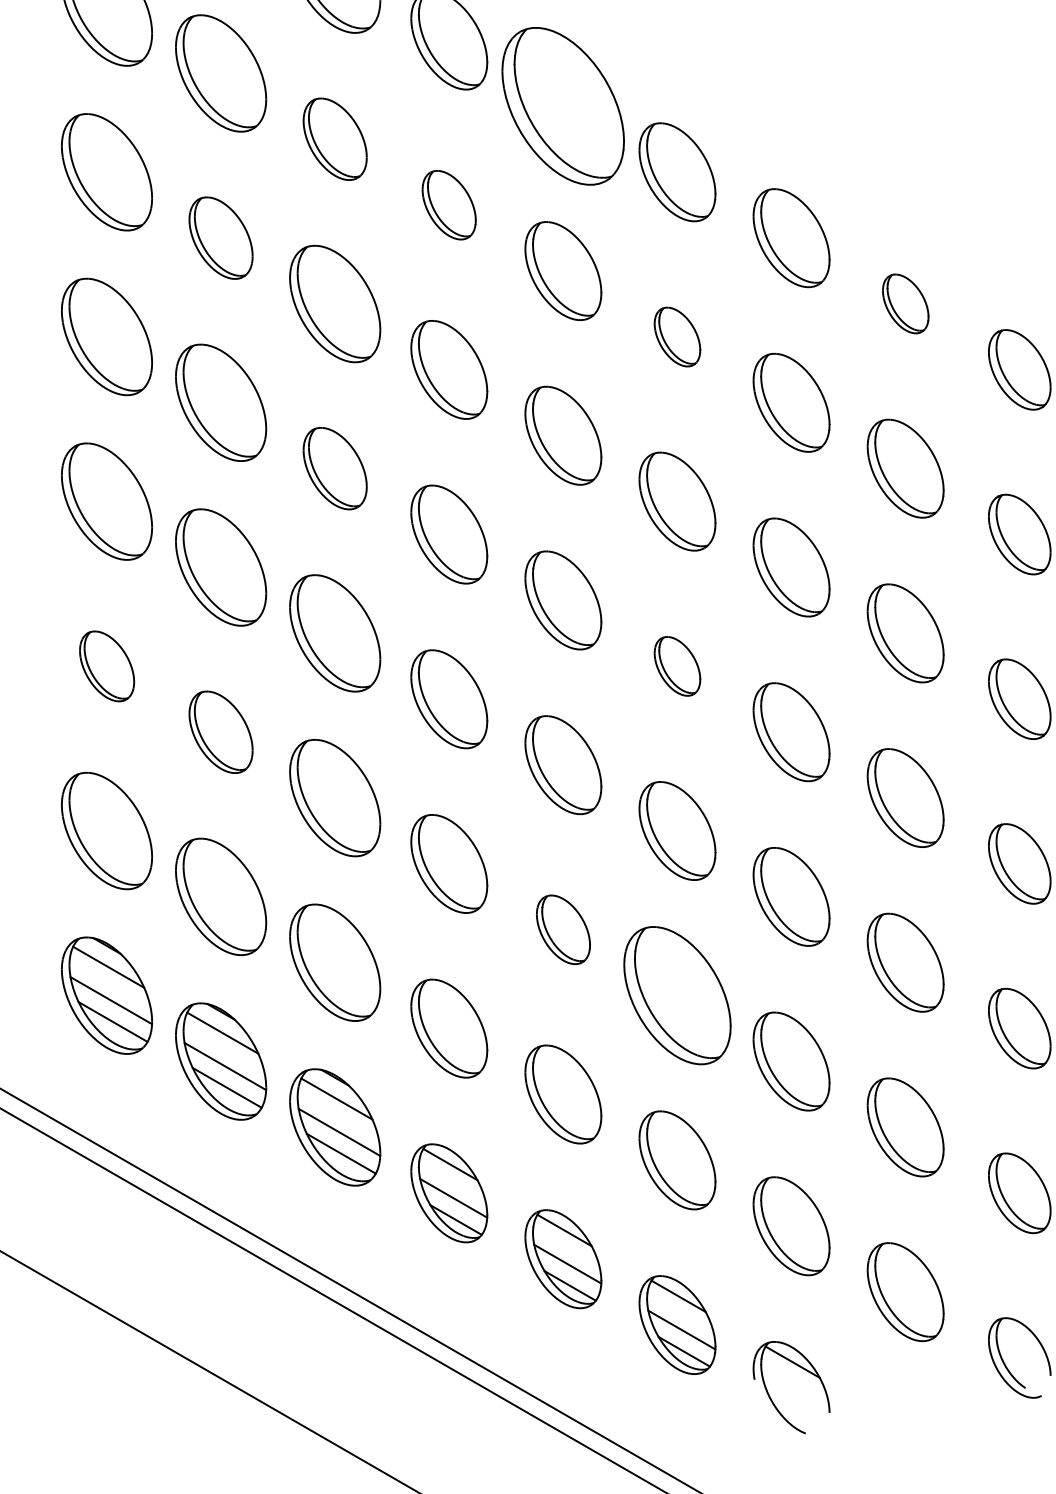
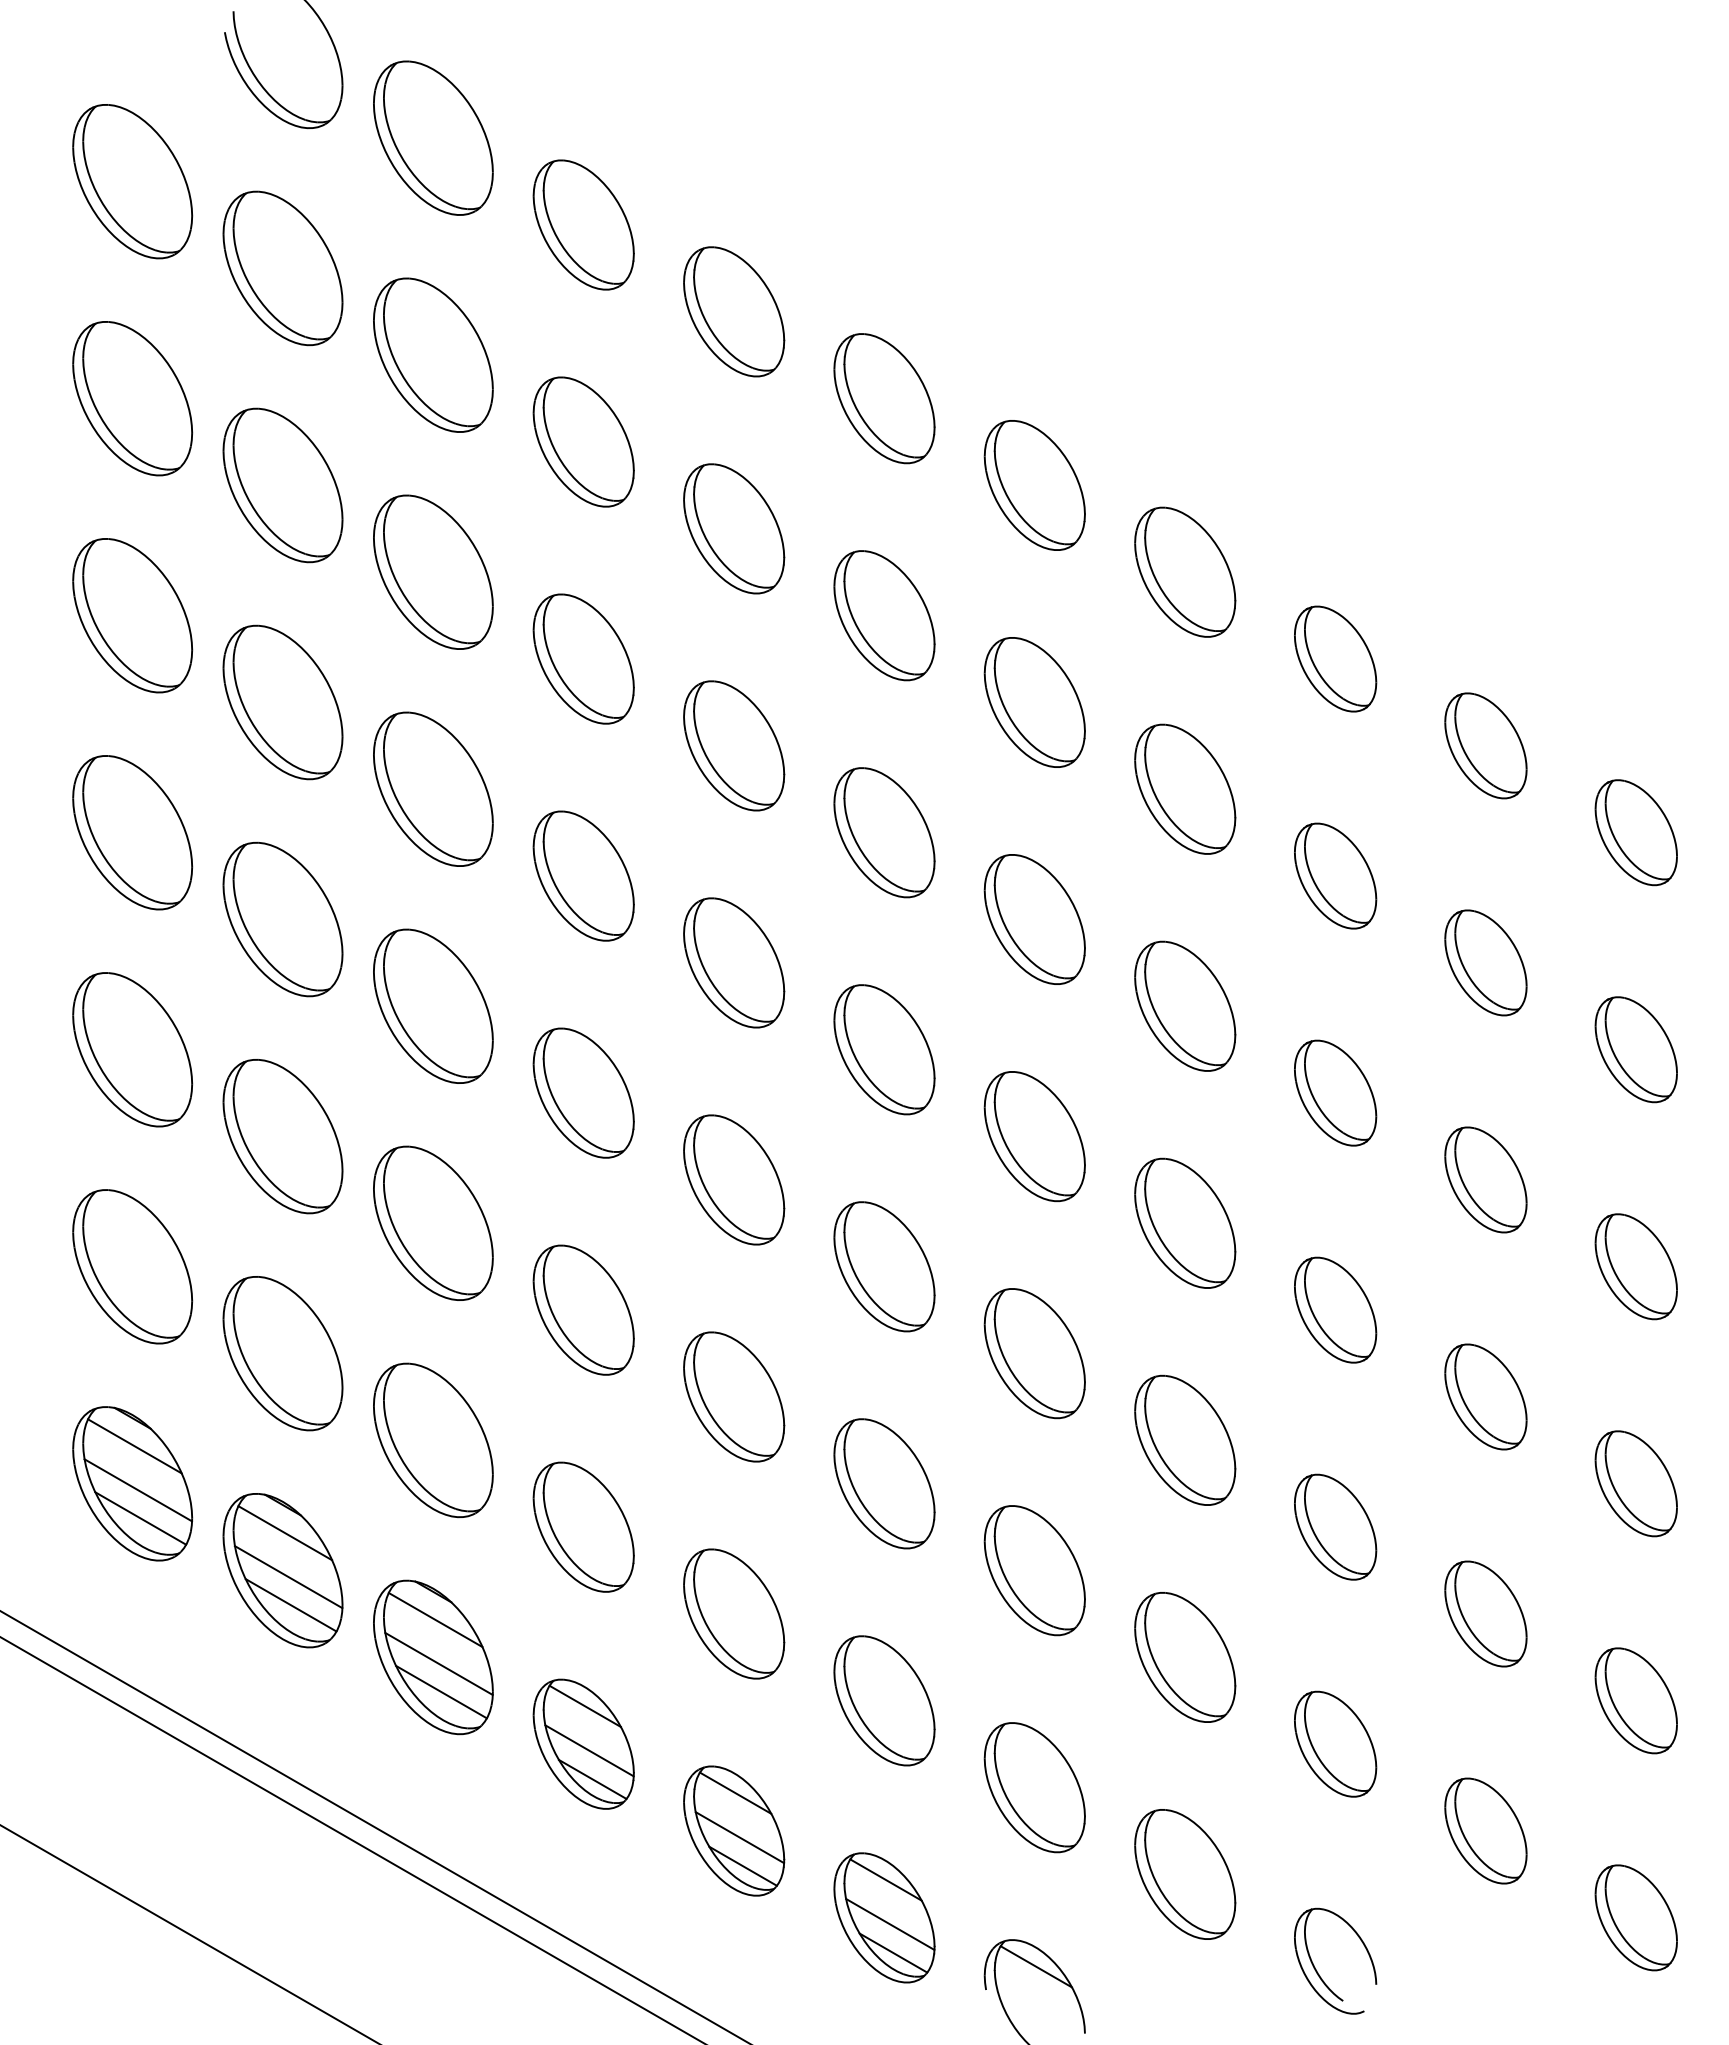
part: (563, 106) -> (734, 311), size x0.62
part: (335, 138) -> (433, 354), size x1.43
part: (449, 204) -> (583, 441), size x1.43
part: (220, 238) -> (282, 485), size x1.43
part: (905, 303) -> (1185, 571), size x1.67
part: (677, 336) -> (884, 615), size x1.67
part: (335, 468) -> (433, 788), size x1.43
part: (106, 666) -> (132, 1049), size x1.67
part: (677, 666) -> (884, 1049), size x1.67
part: (220, 732) -> (282, 1136), size x1.43
part: (563, 929) -> (734, 1396), size x1.43
part: (677, 995) -> (884, 1483), size x0.71

